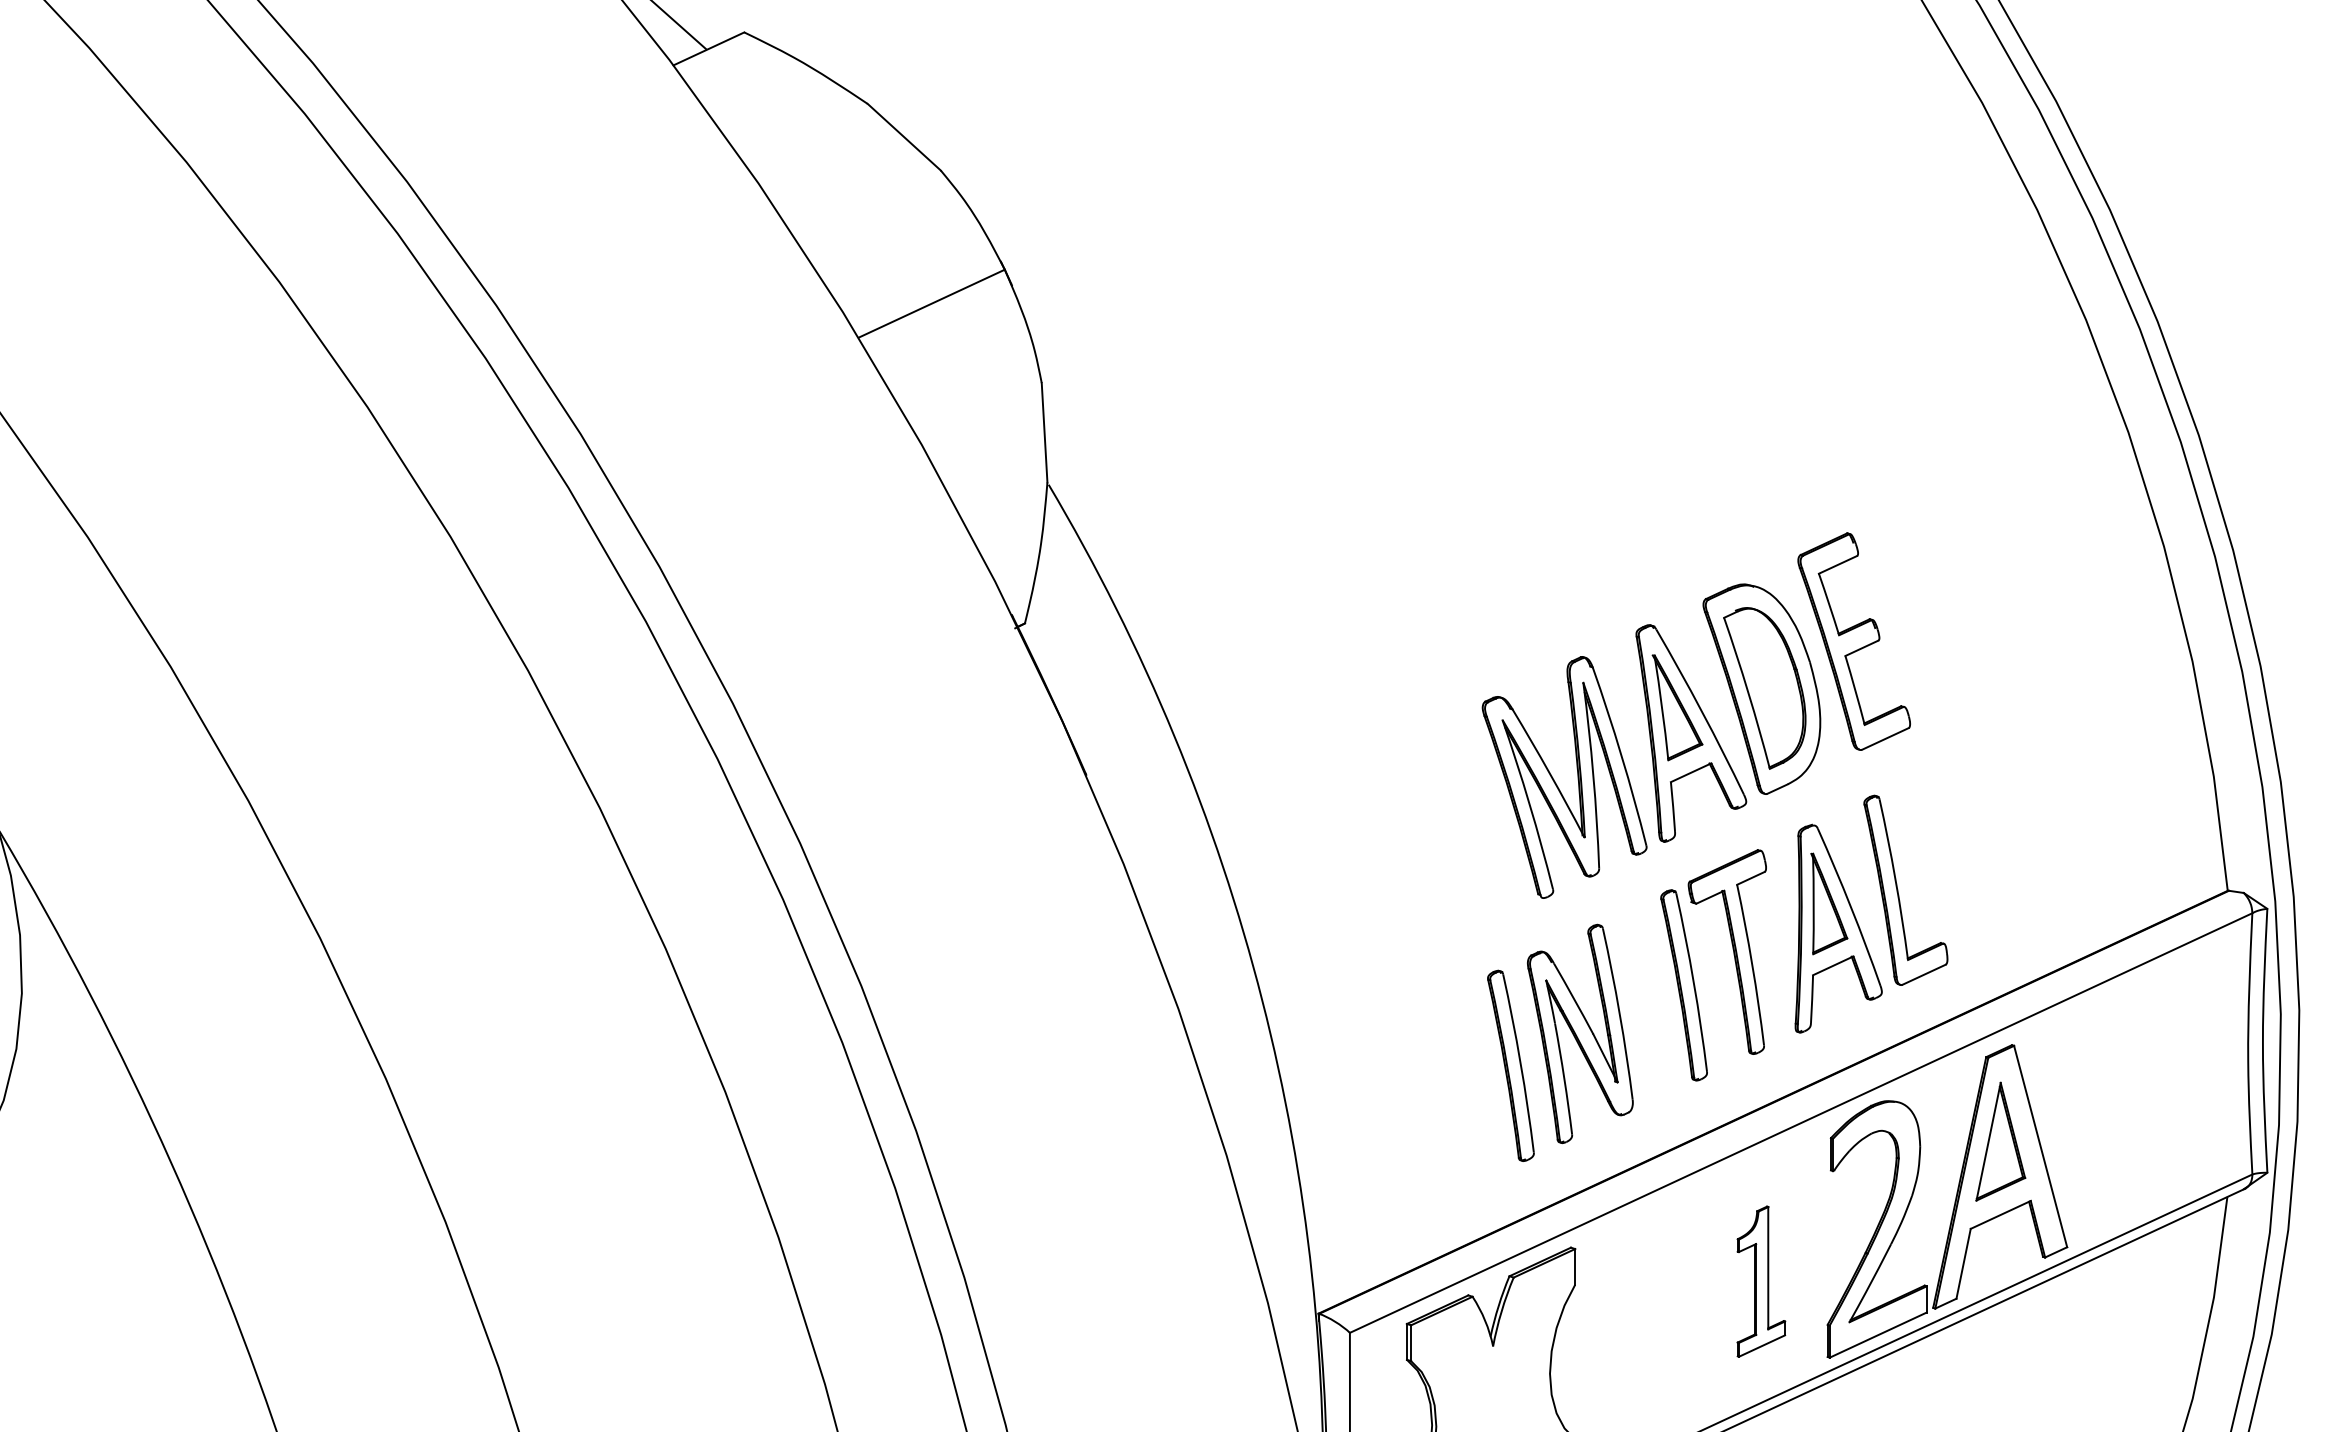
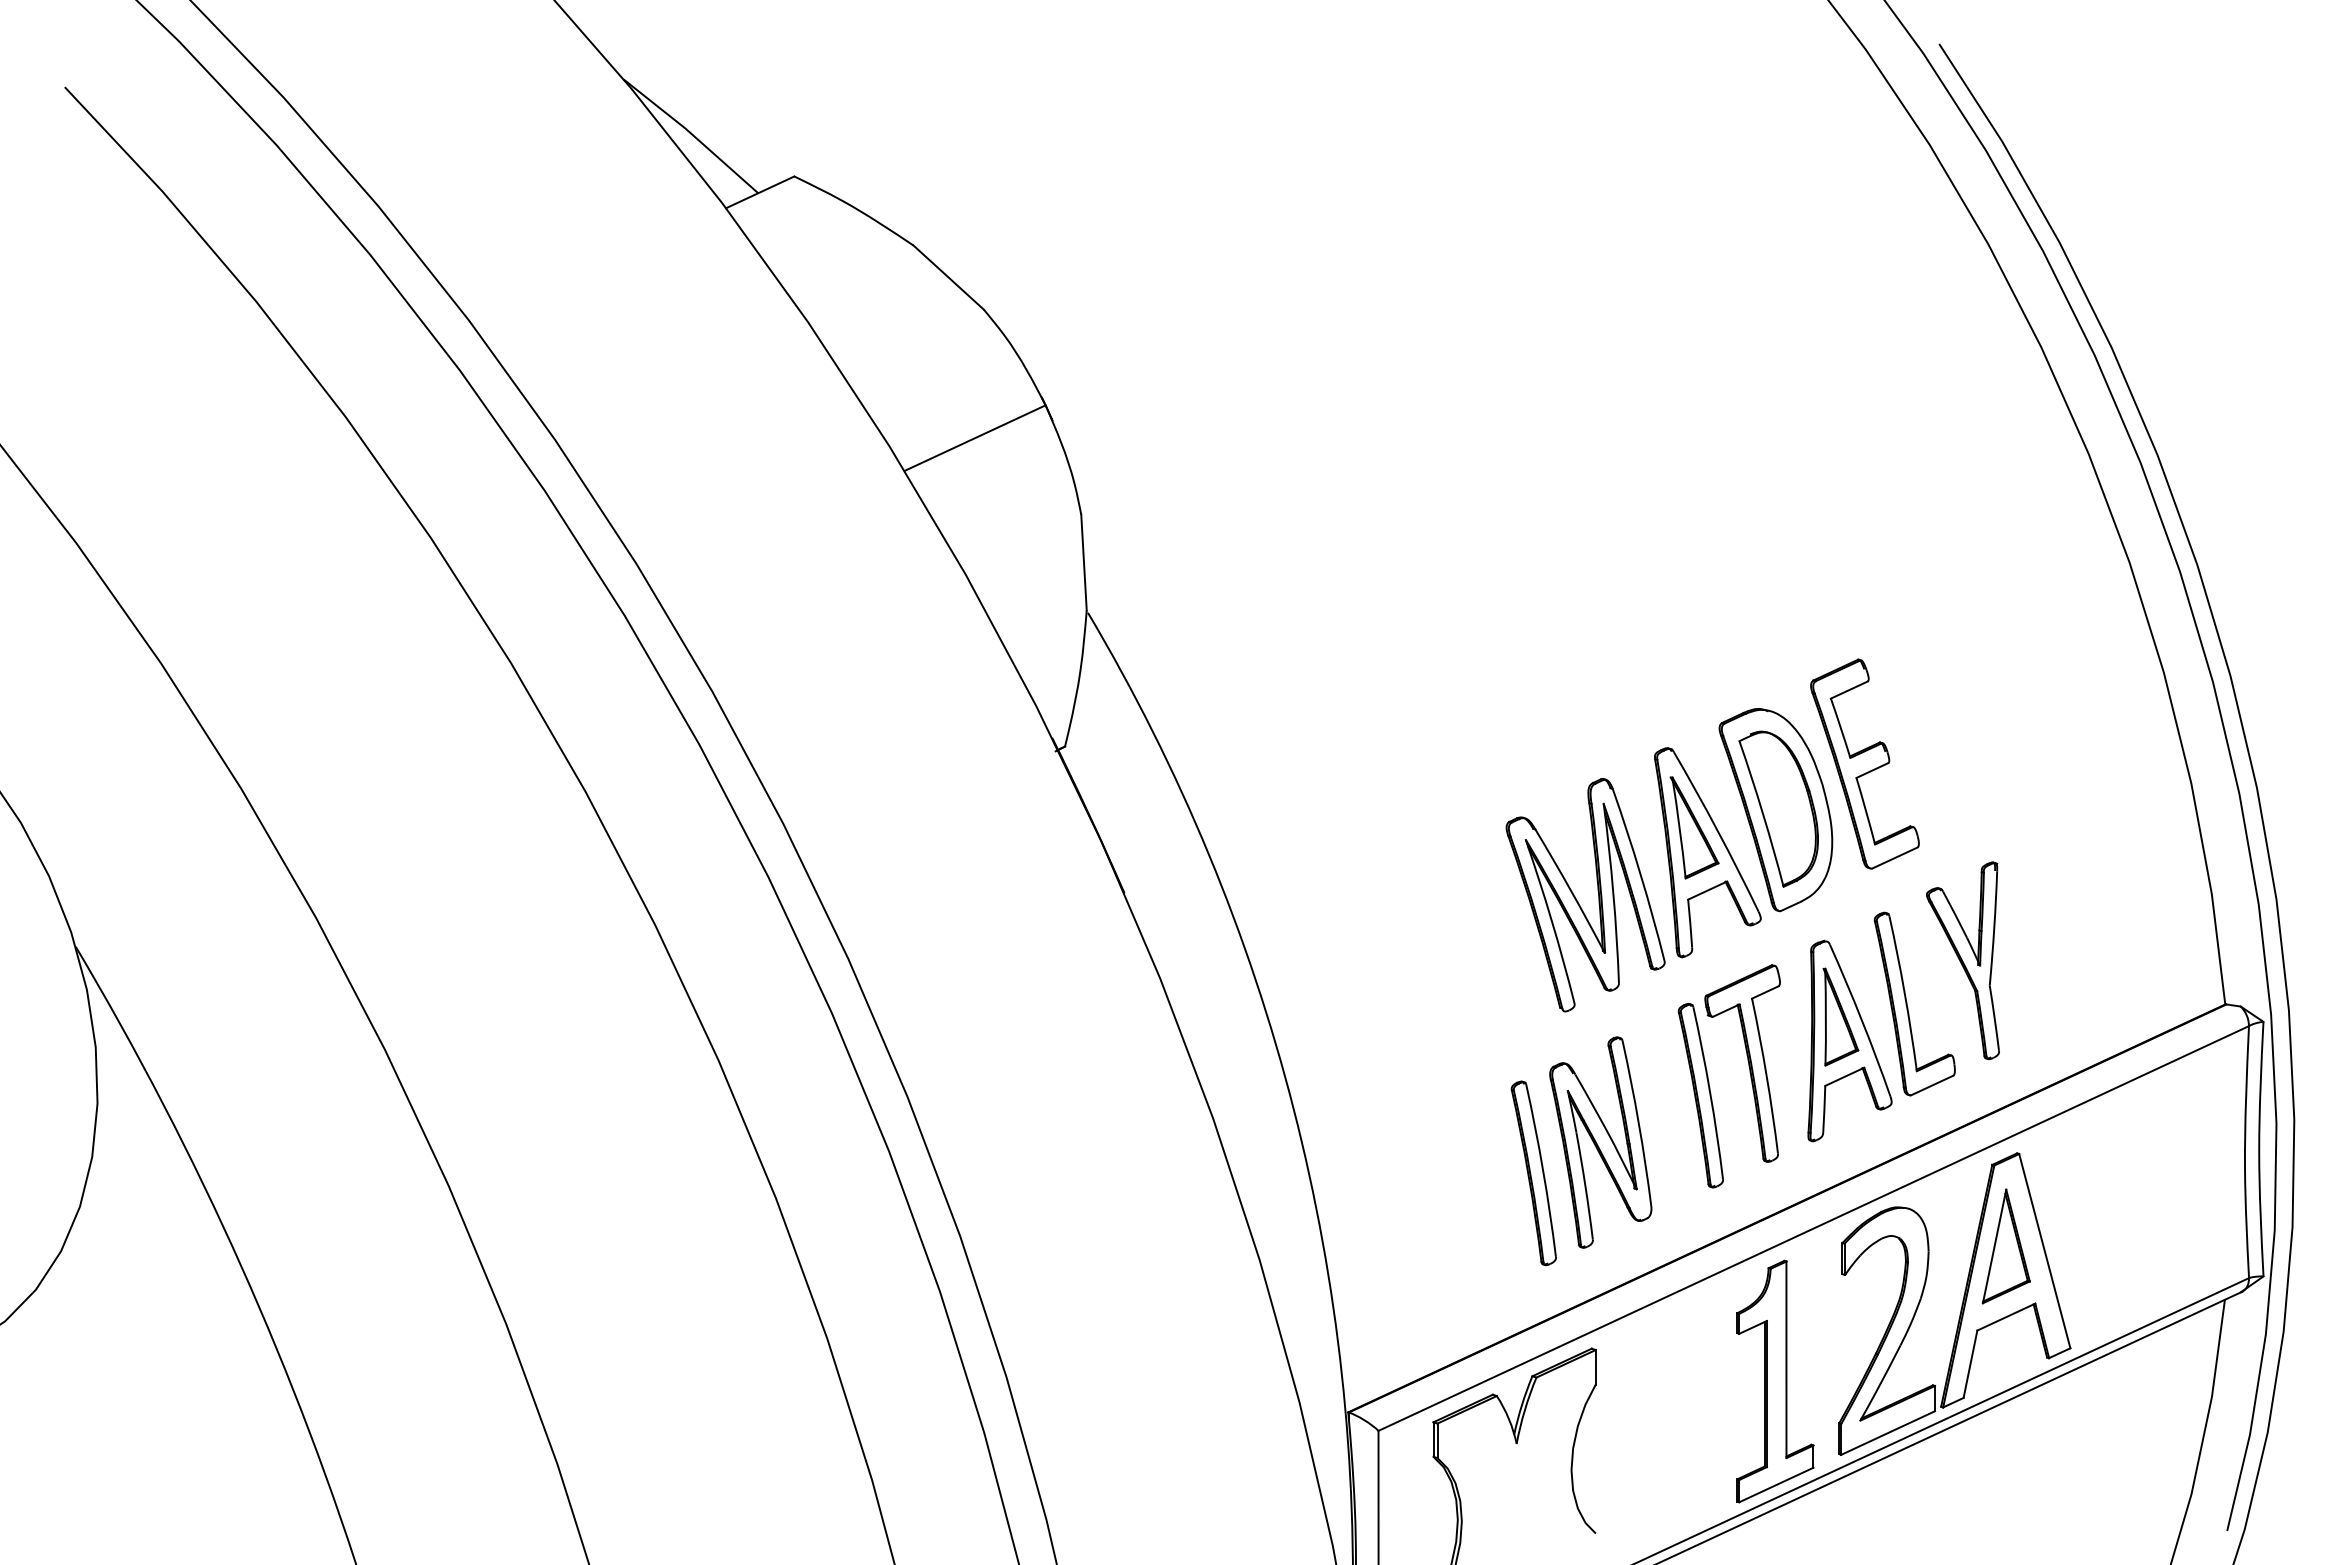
part: (1955, 845) -> (1962, 960), added
part: (1761, 1281) -> (1775, 1381), size x1.67

